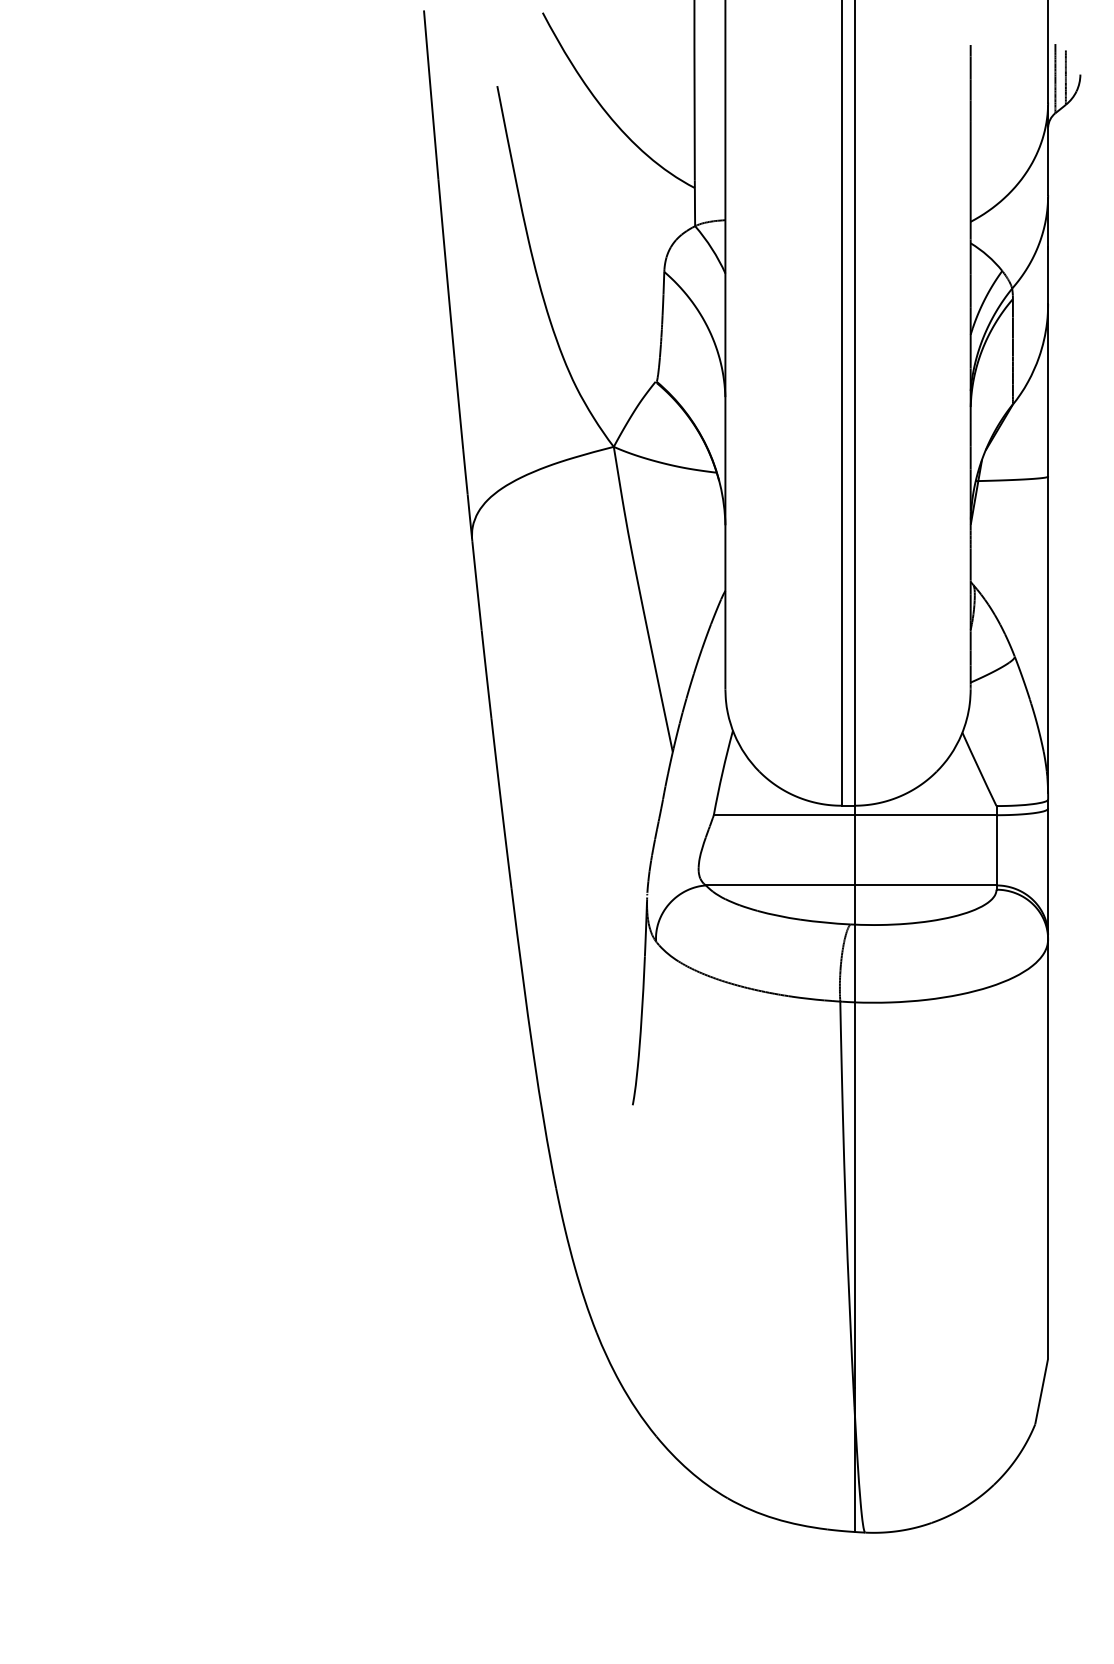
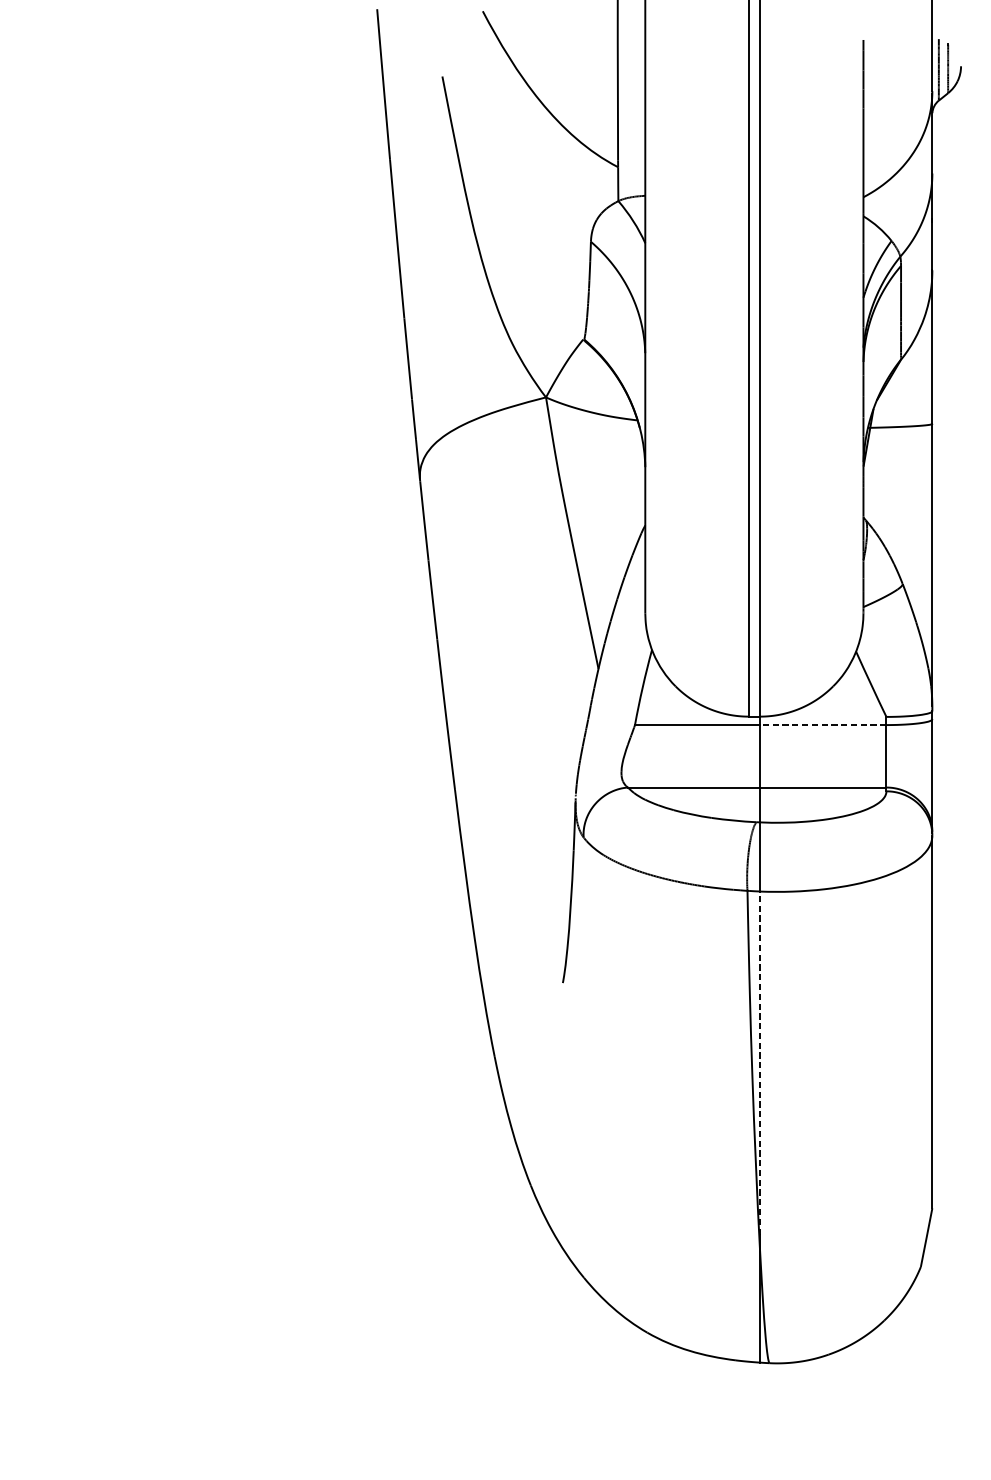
line: (925, 815) -> (823, 725), solid -> dashed
line: (854, 1195) -> (760, 1063), solid -> dashed

